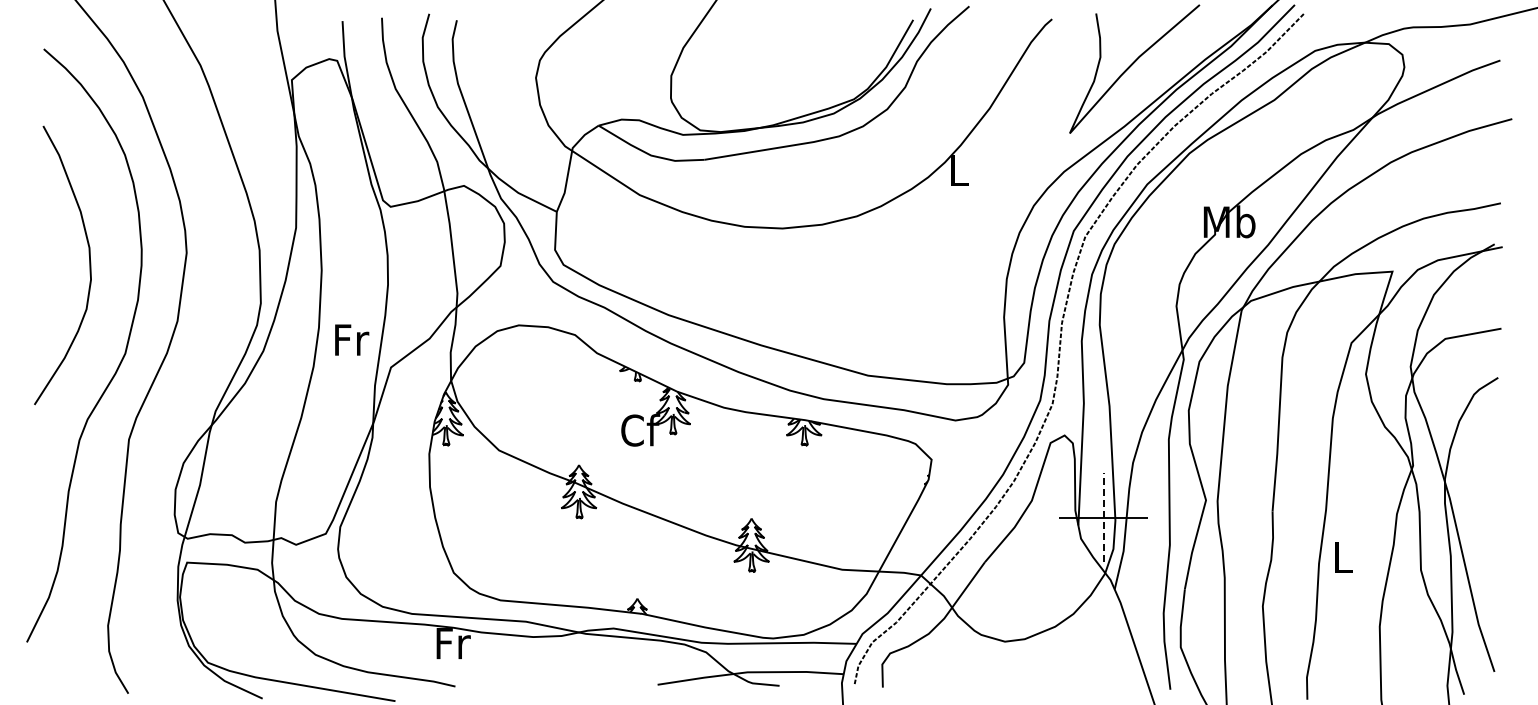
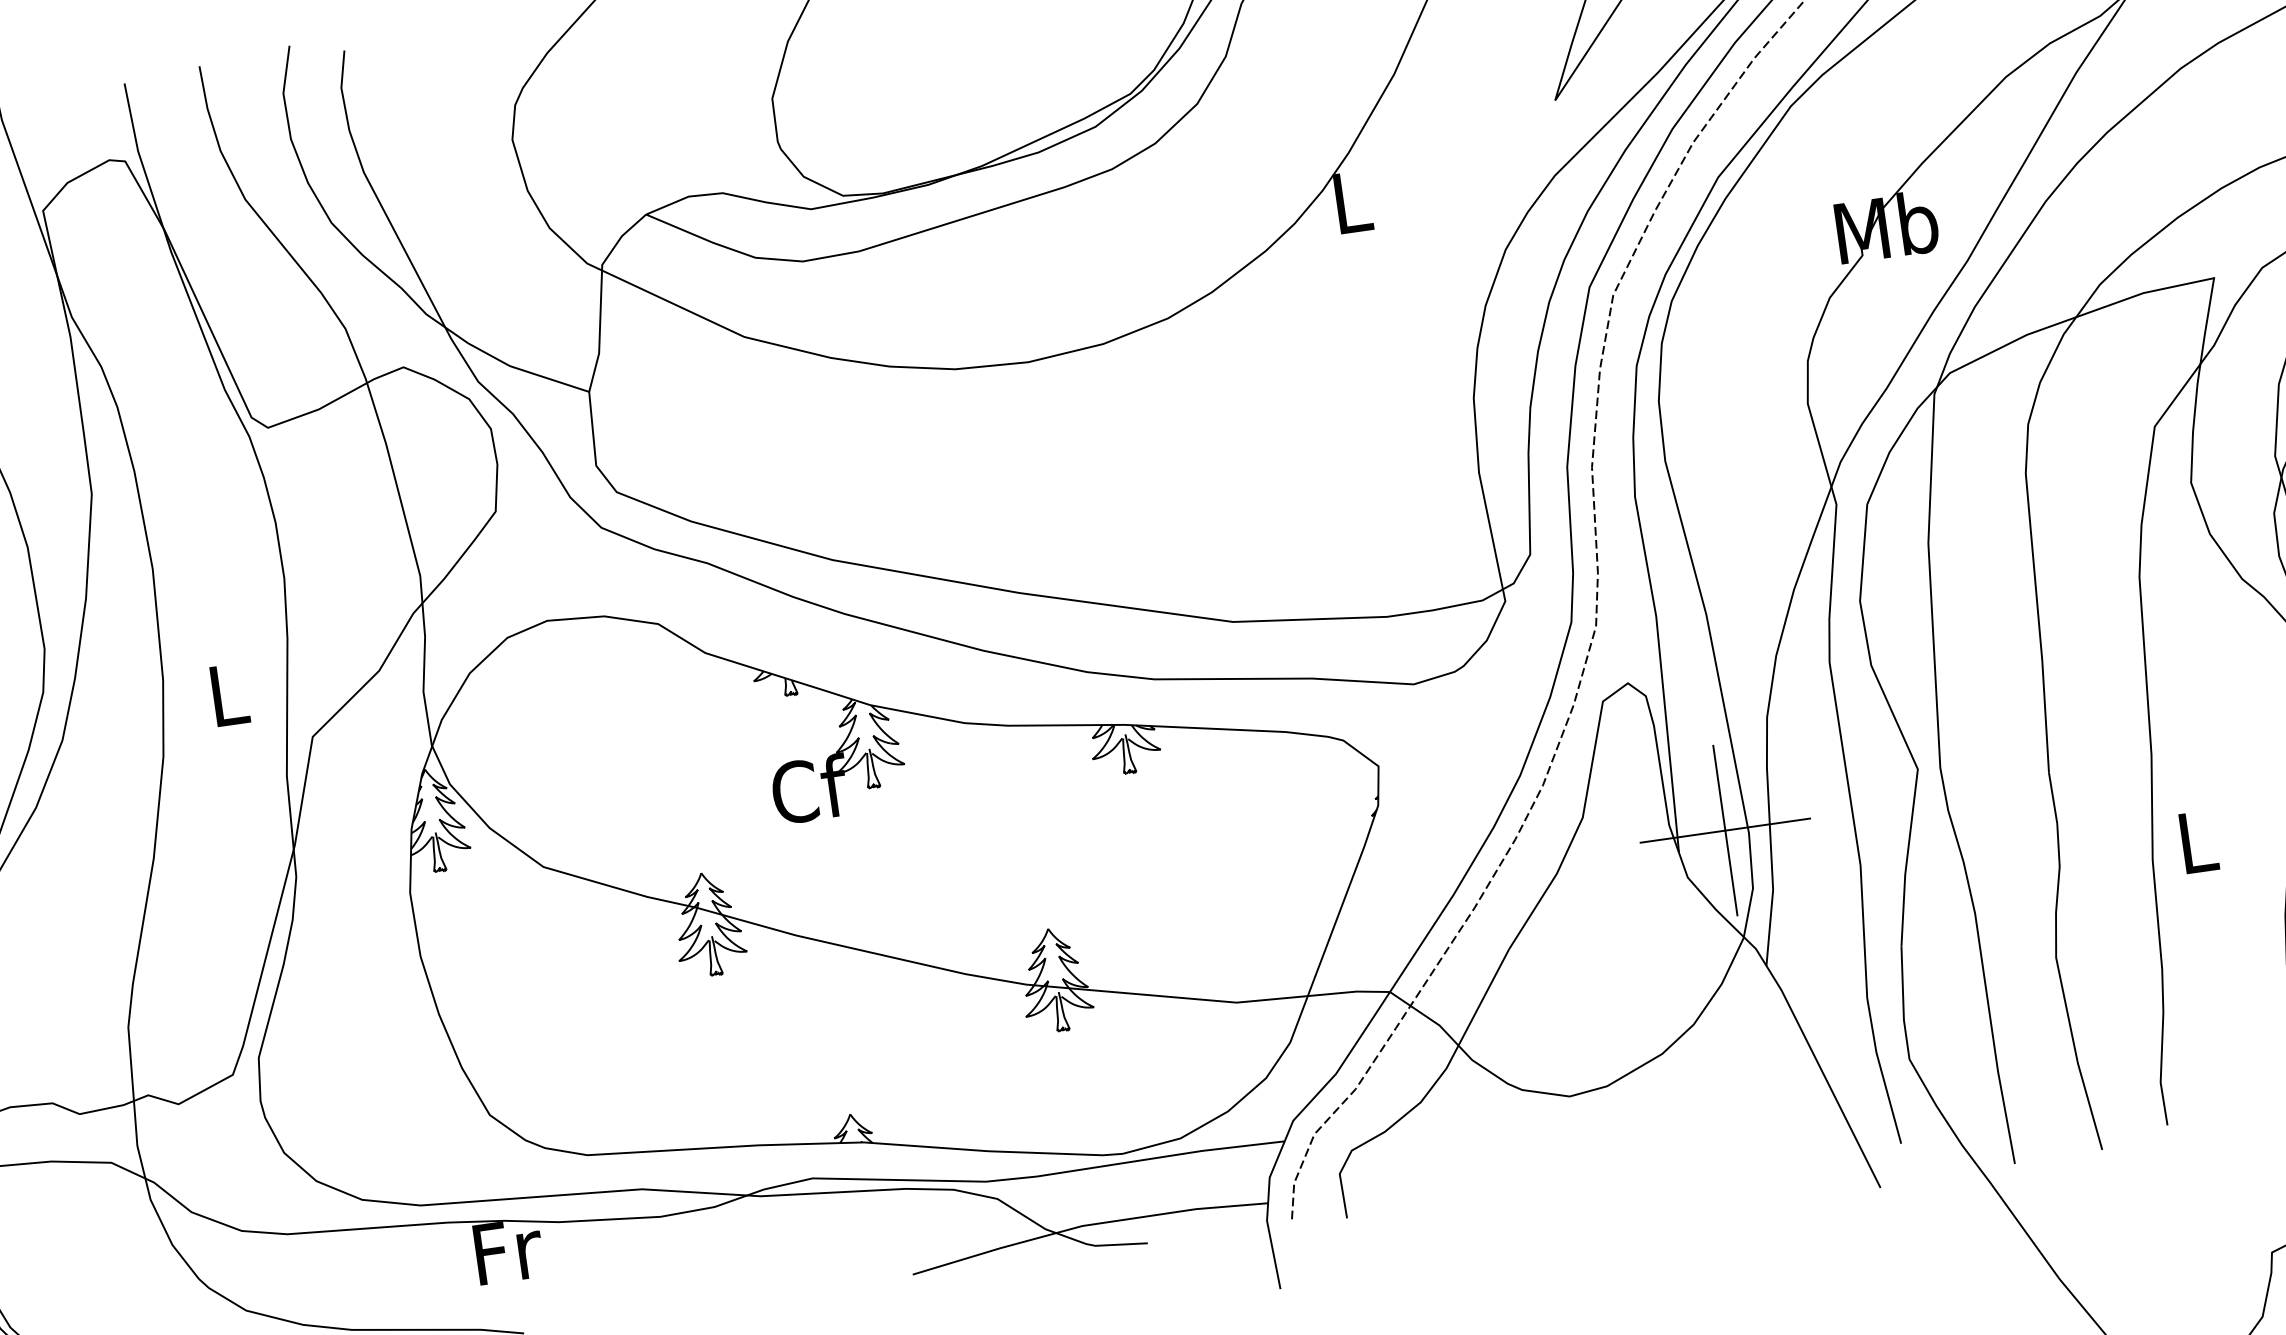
text: (352, 339) -> (230, 693), Fr -> L
line: (1103, 517) -> (1725, 830), dashed -> solid

